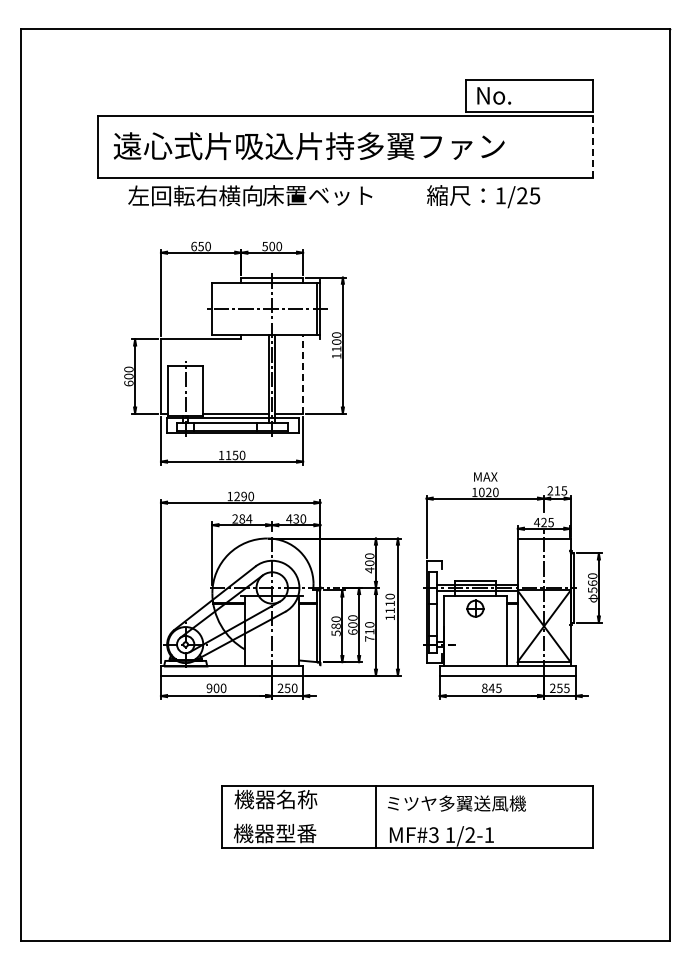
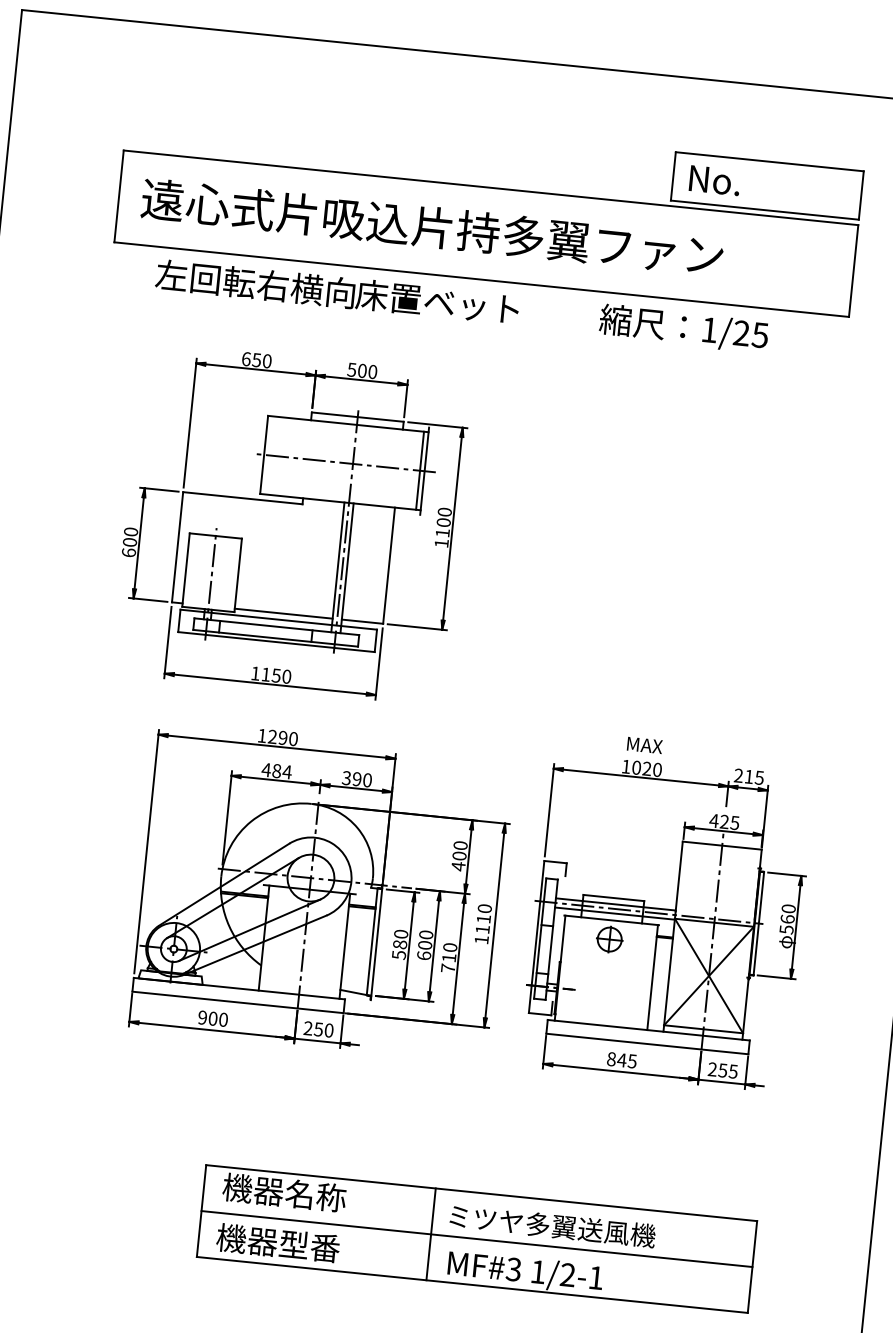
line: (592, 146) -> (853, 270), dashed -> solid
line: (303, 374) -> (389, 565), dashed -> solid
text: (235, 518) -> (266, 769), 284 -> 484
text: (292, 518) -> (351, 777), 430 -> 390
line: (406, 817) -> (475, 1239), added

